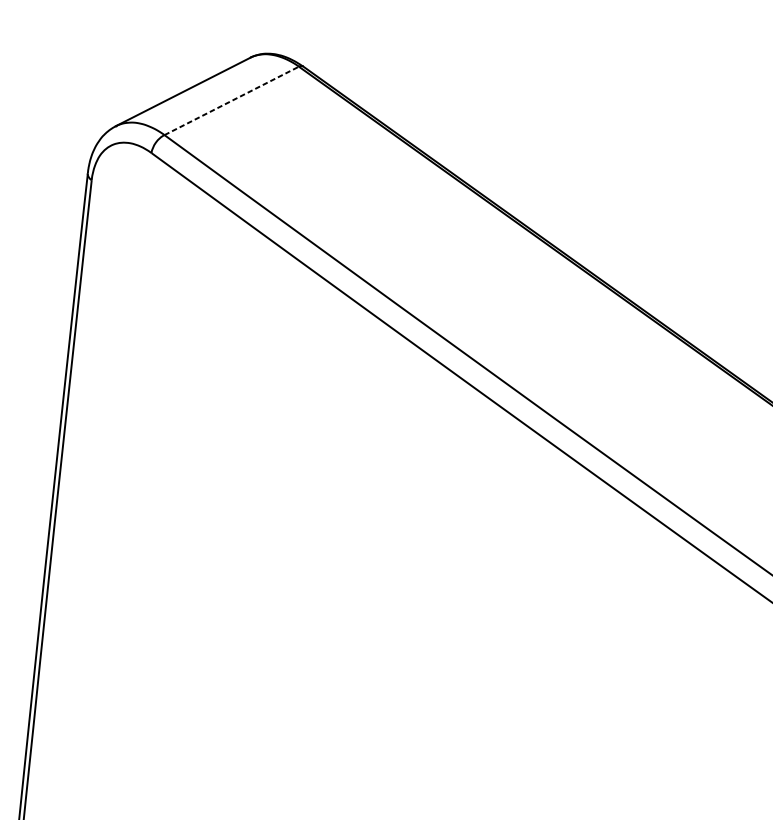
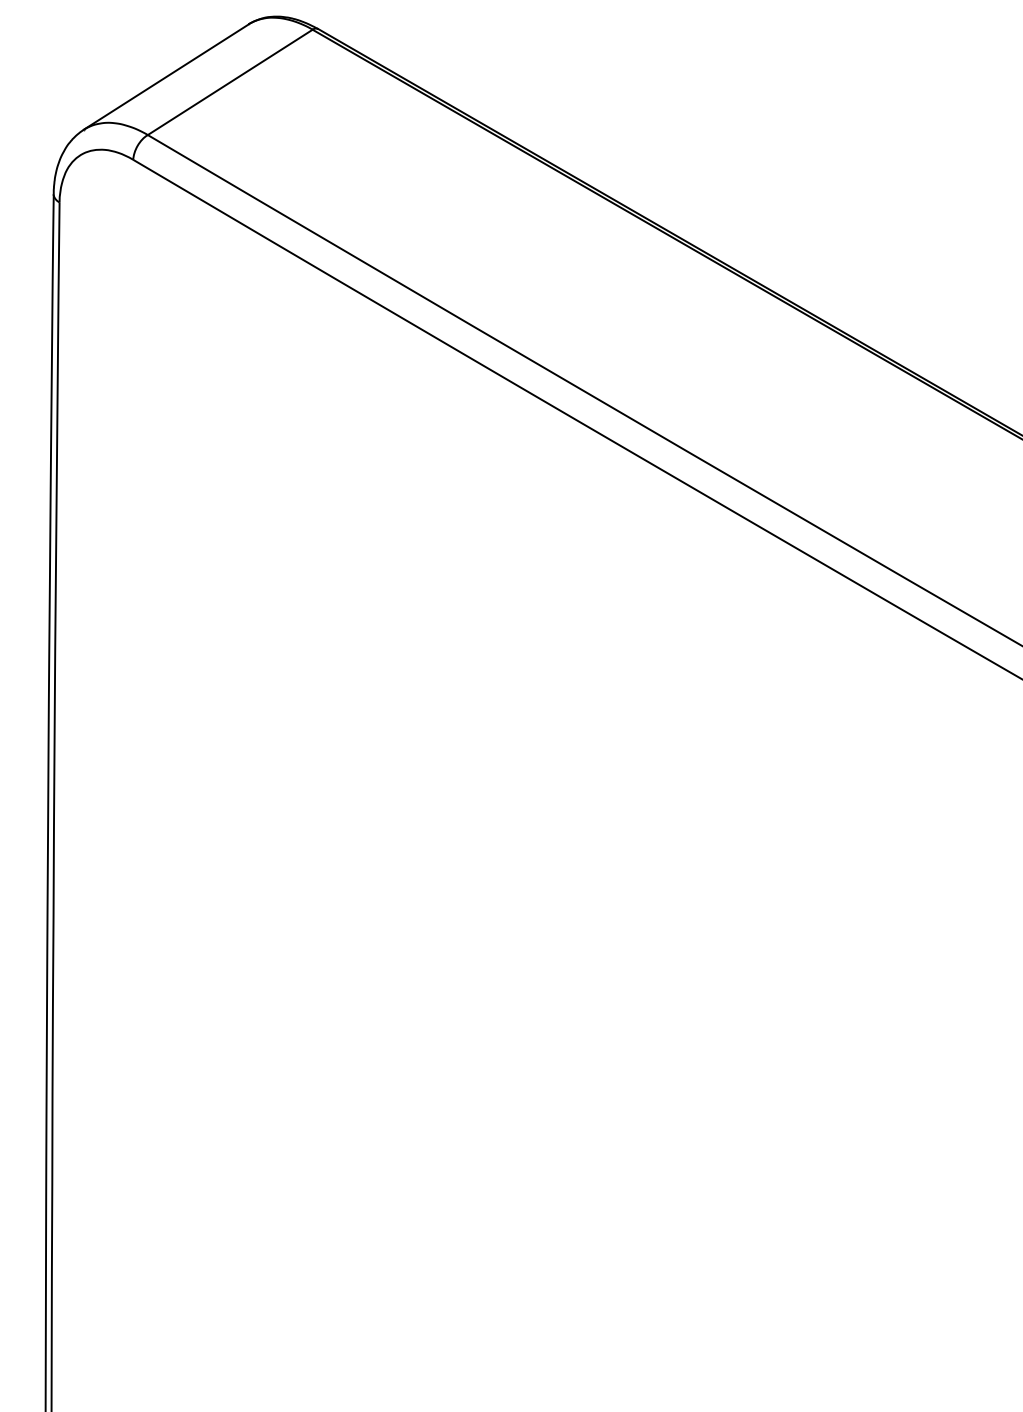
line: (231, 101) -> (230, 82), dashed -> solid

